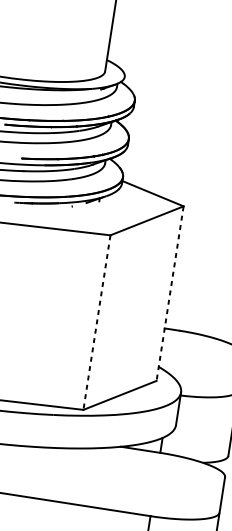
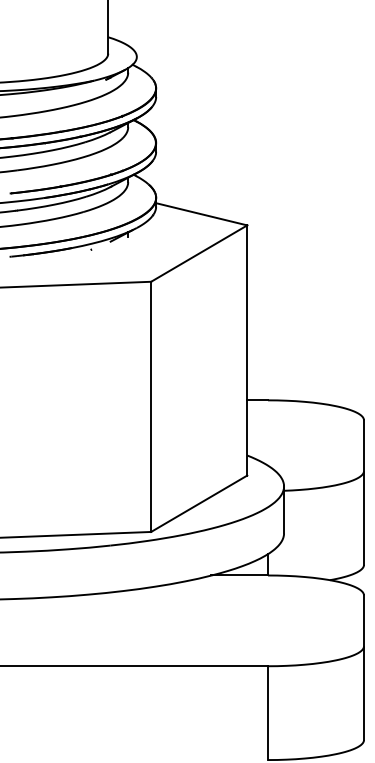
line: (170, 293) -> (247, 350), dashed -> solid
line: (97, 323) -> (151, 407), dashed -> solid

